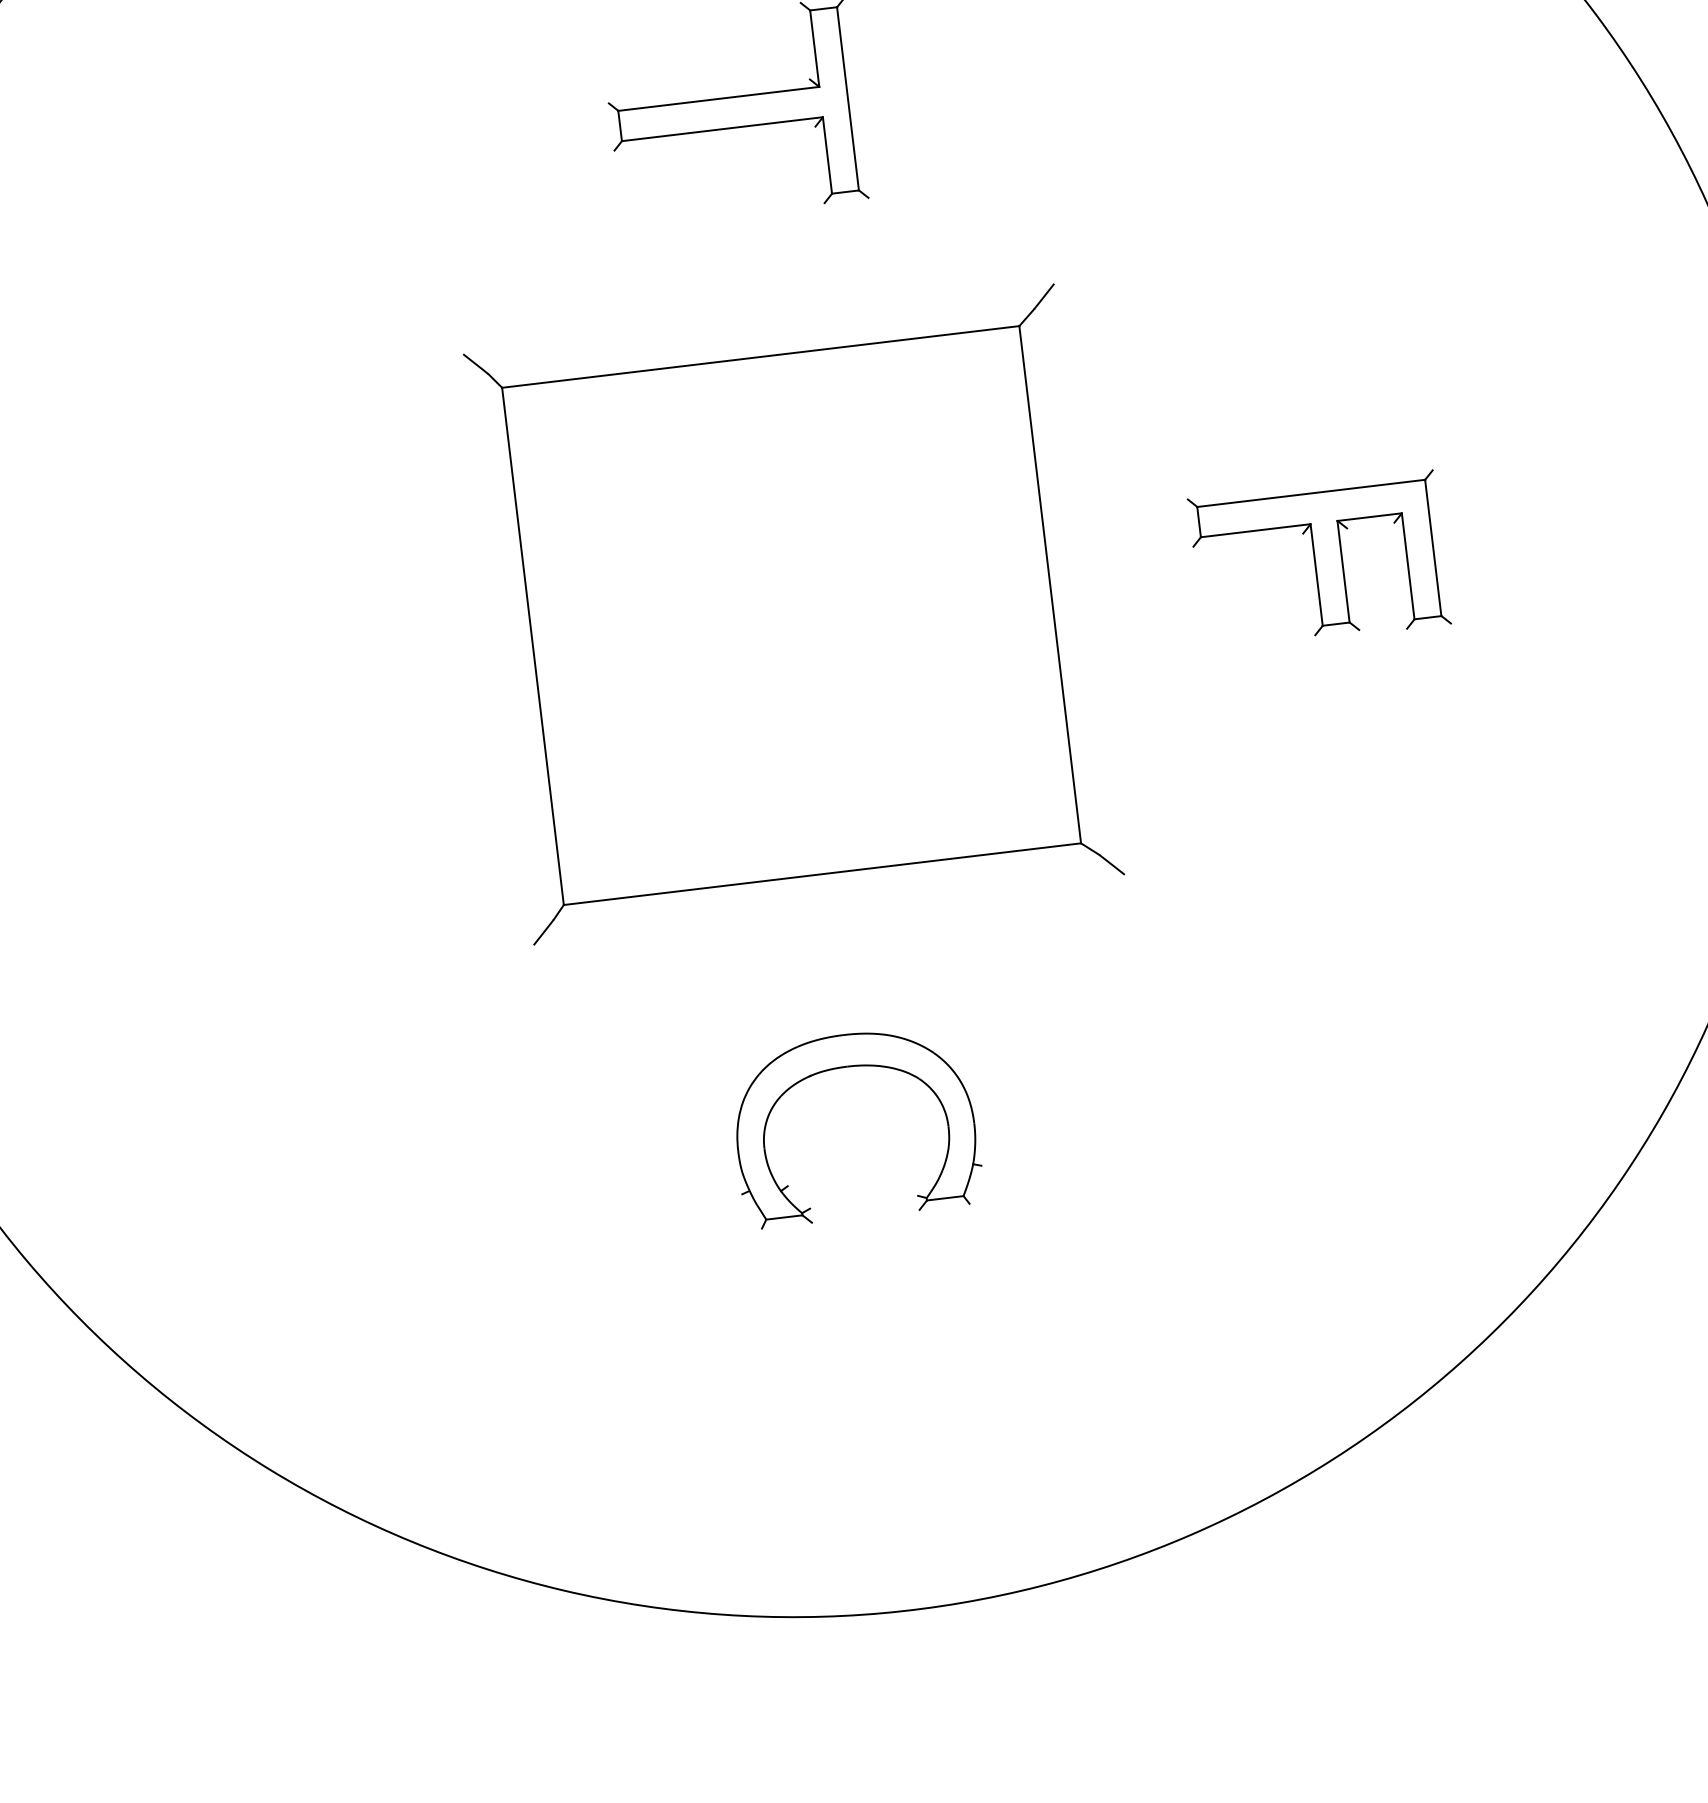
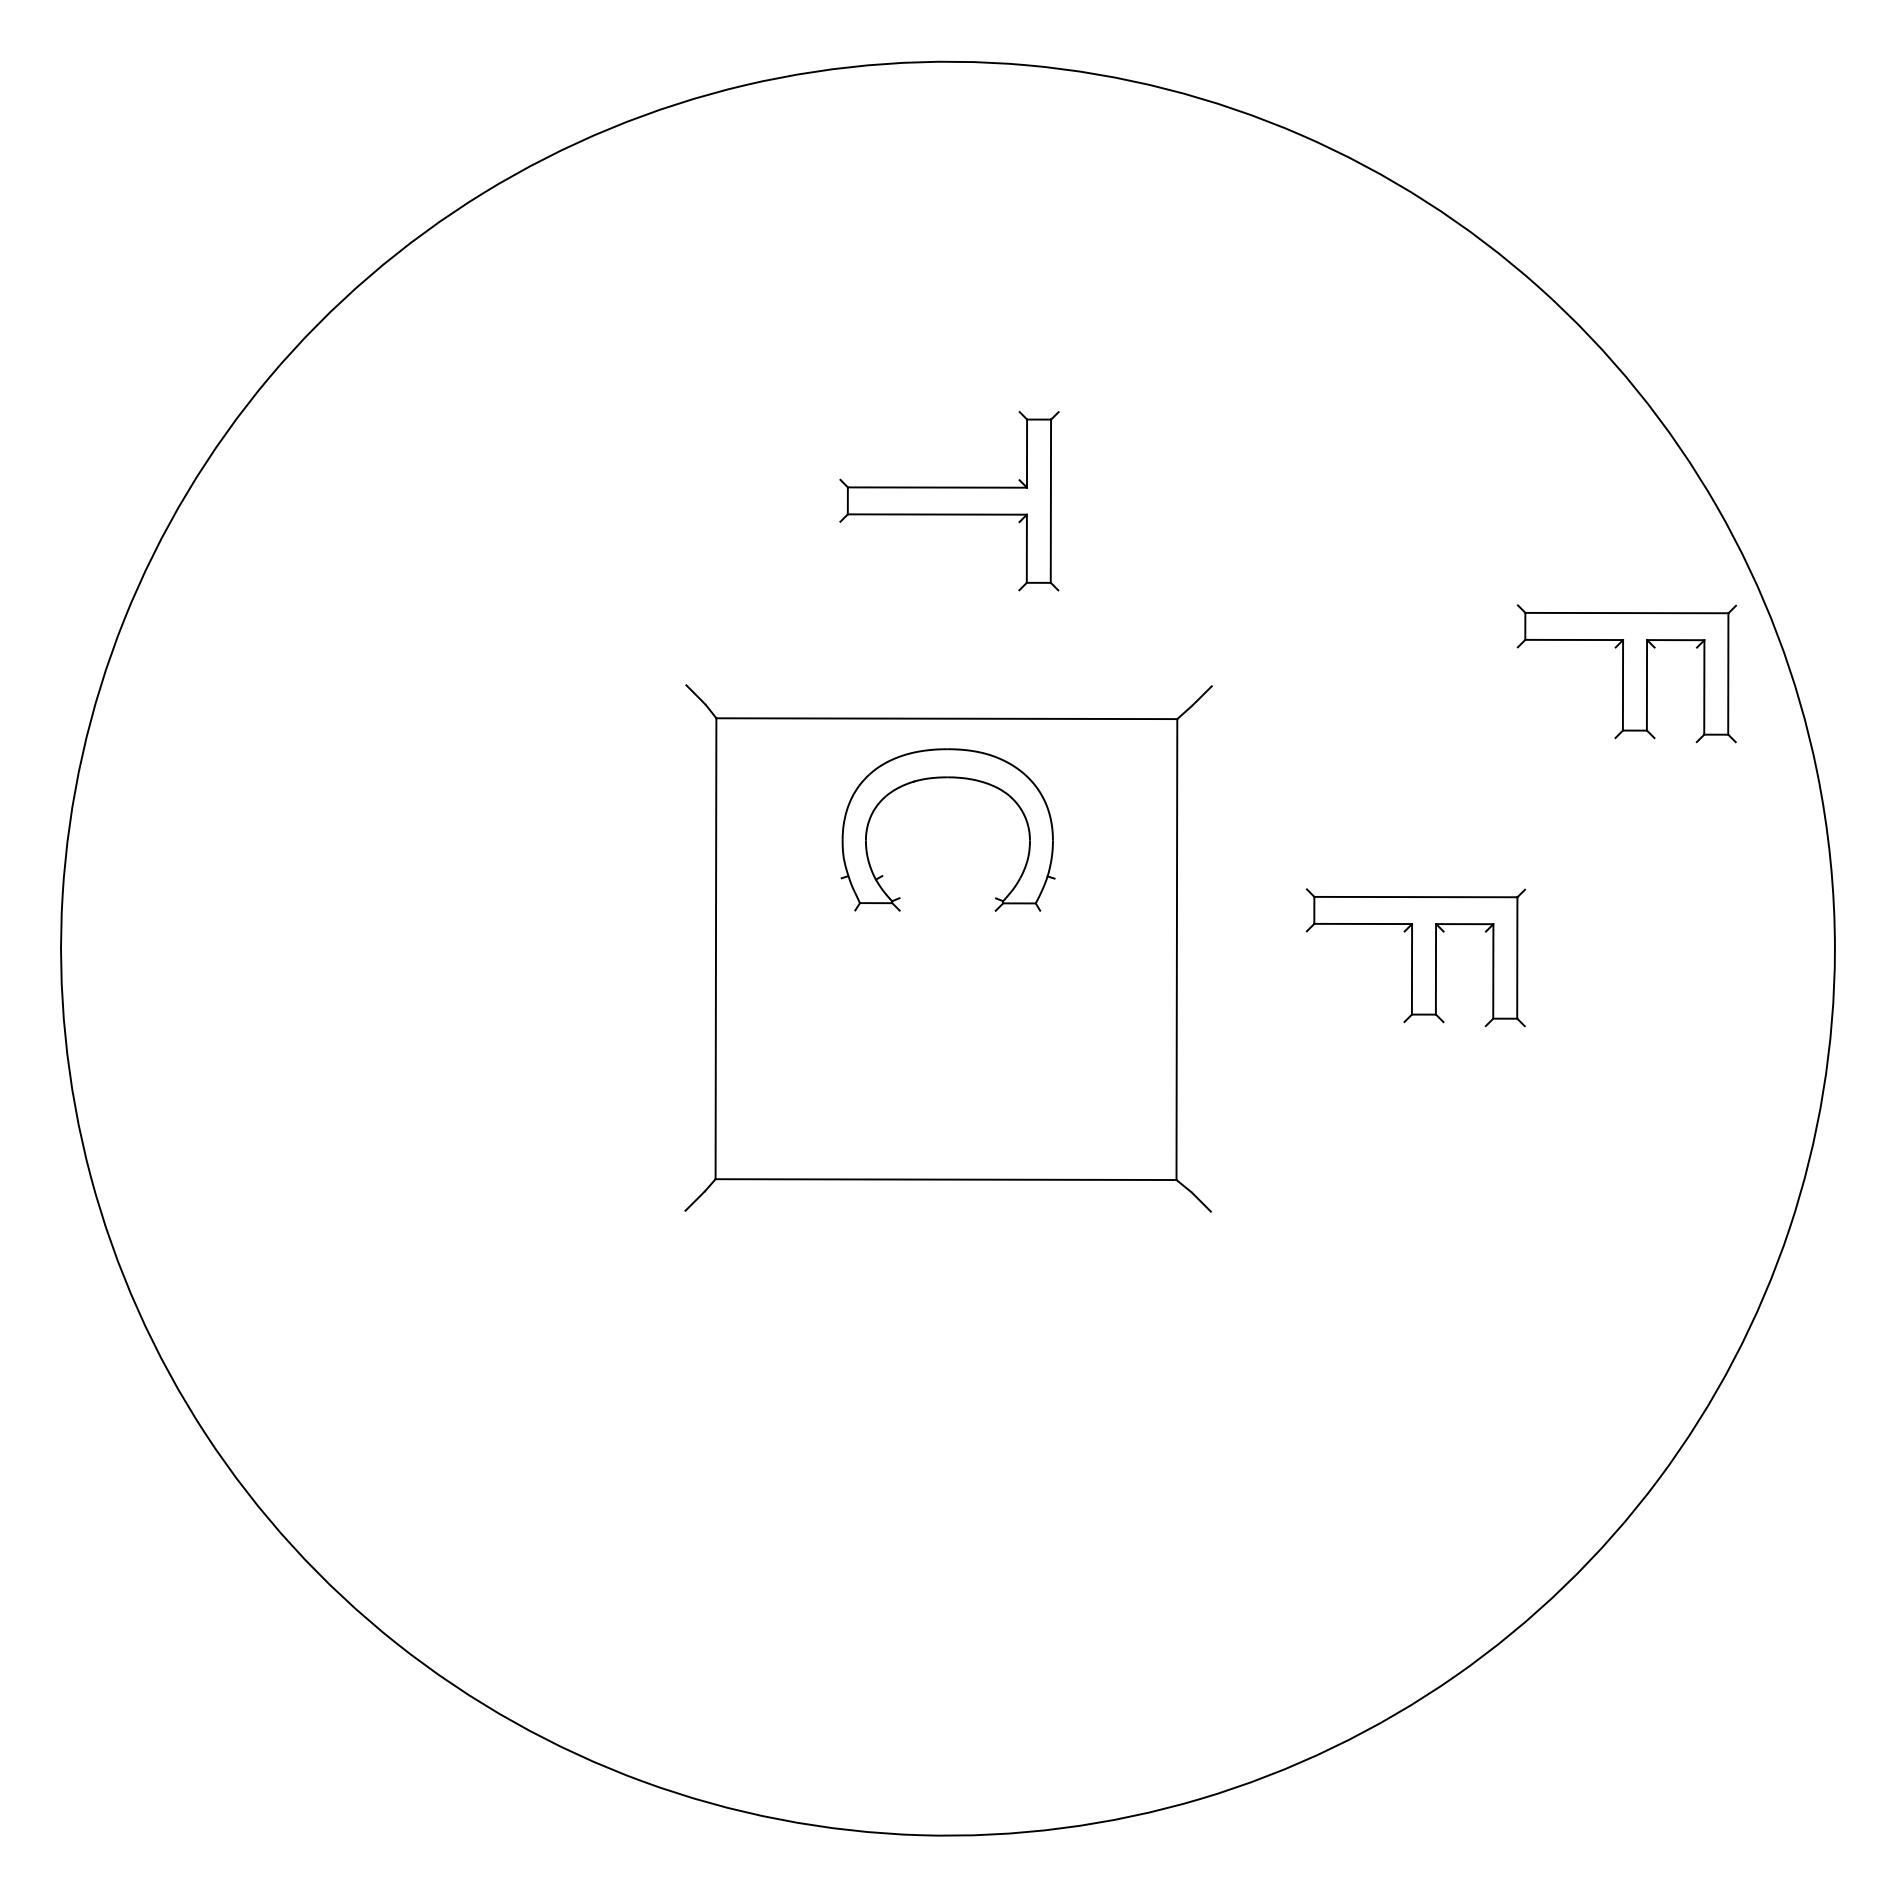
part: (1517, 213) -> (1626, 673), added
part: (847, 1067) -> (947, 778), moved

